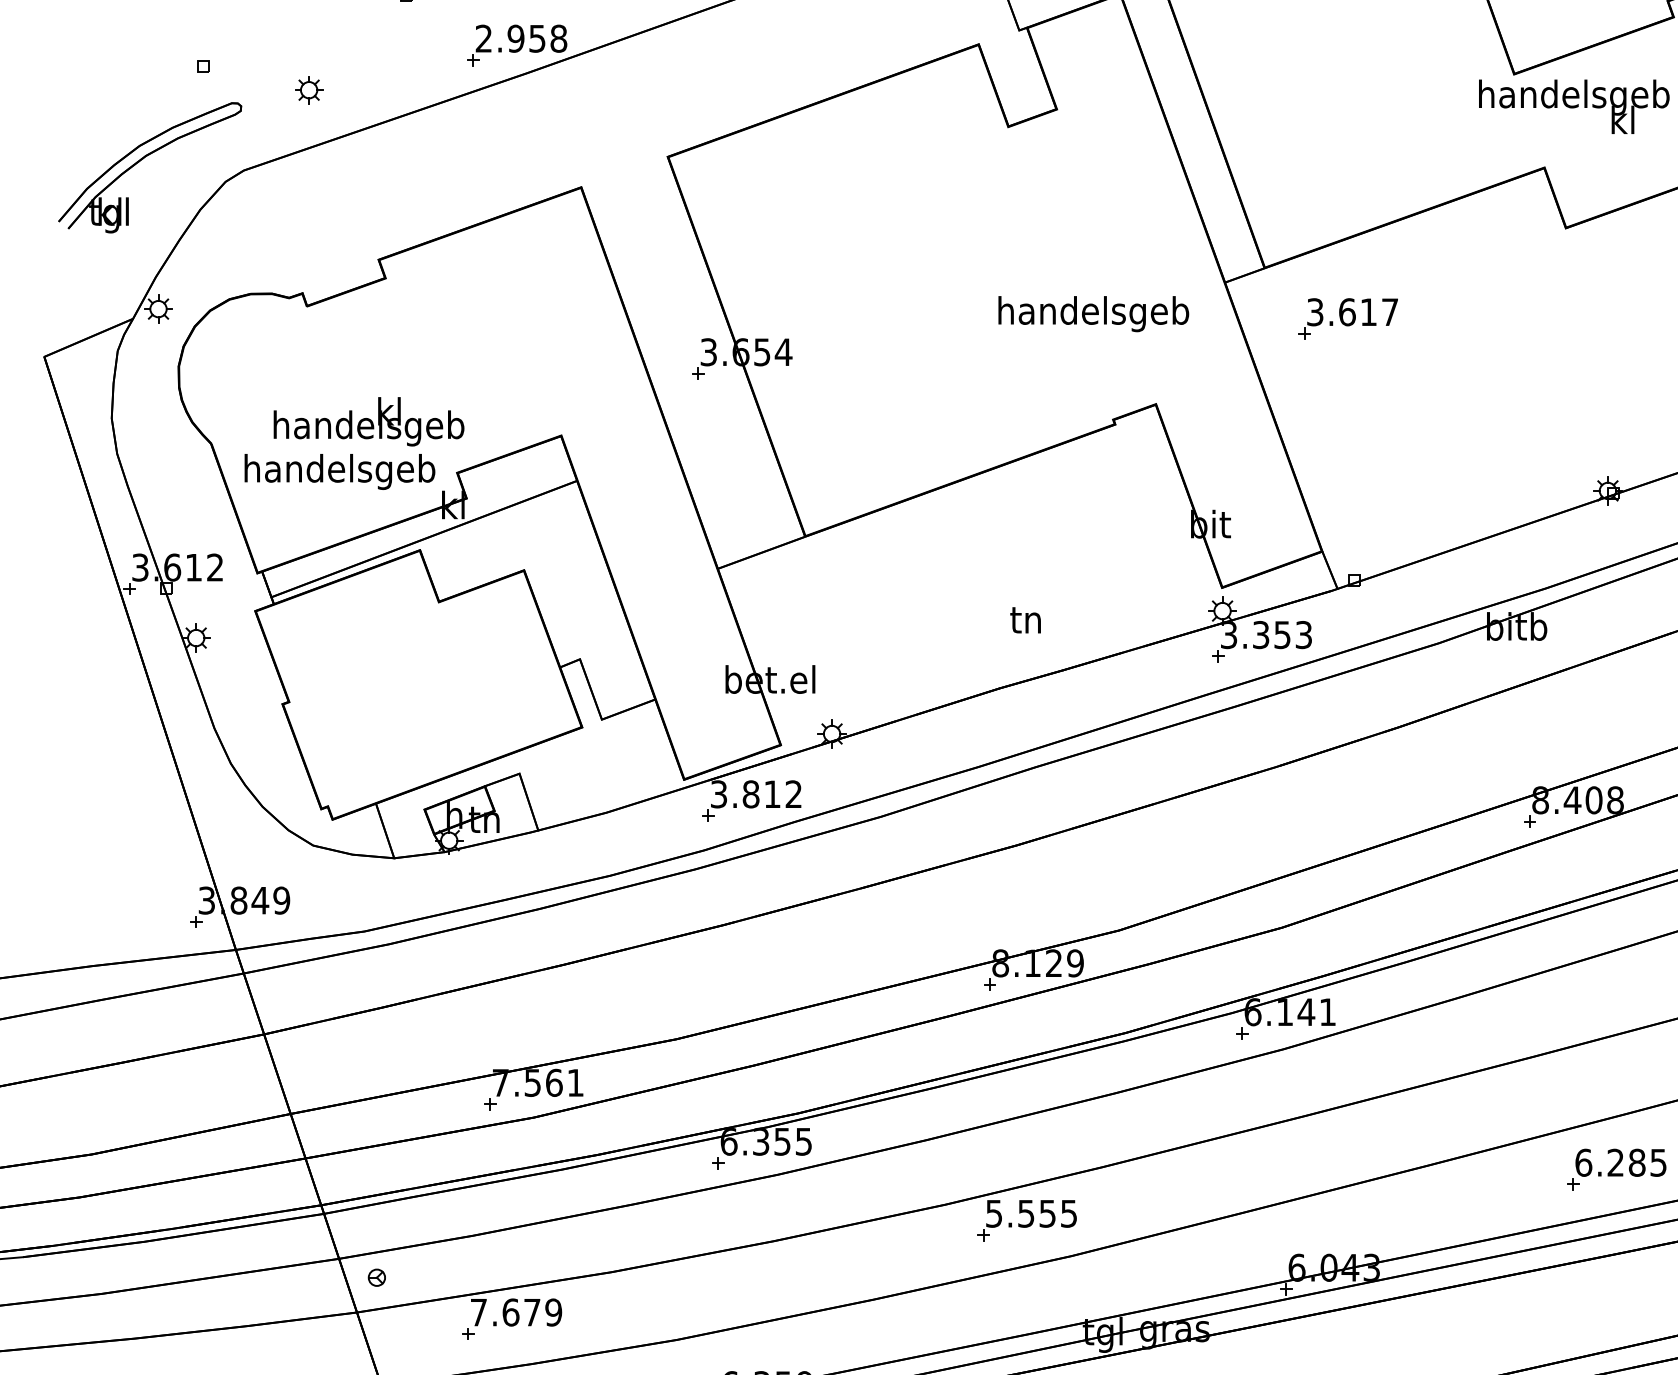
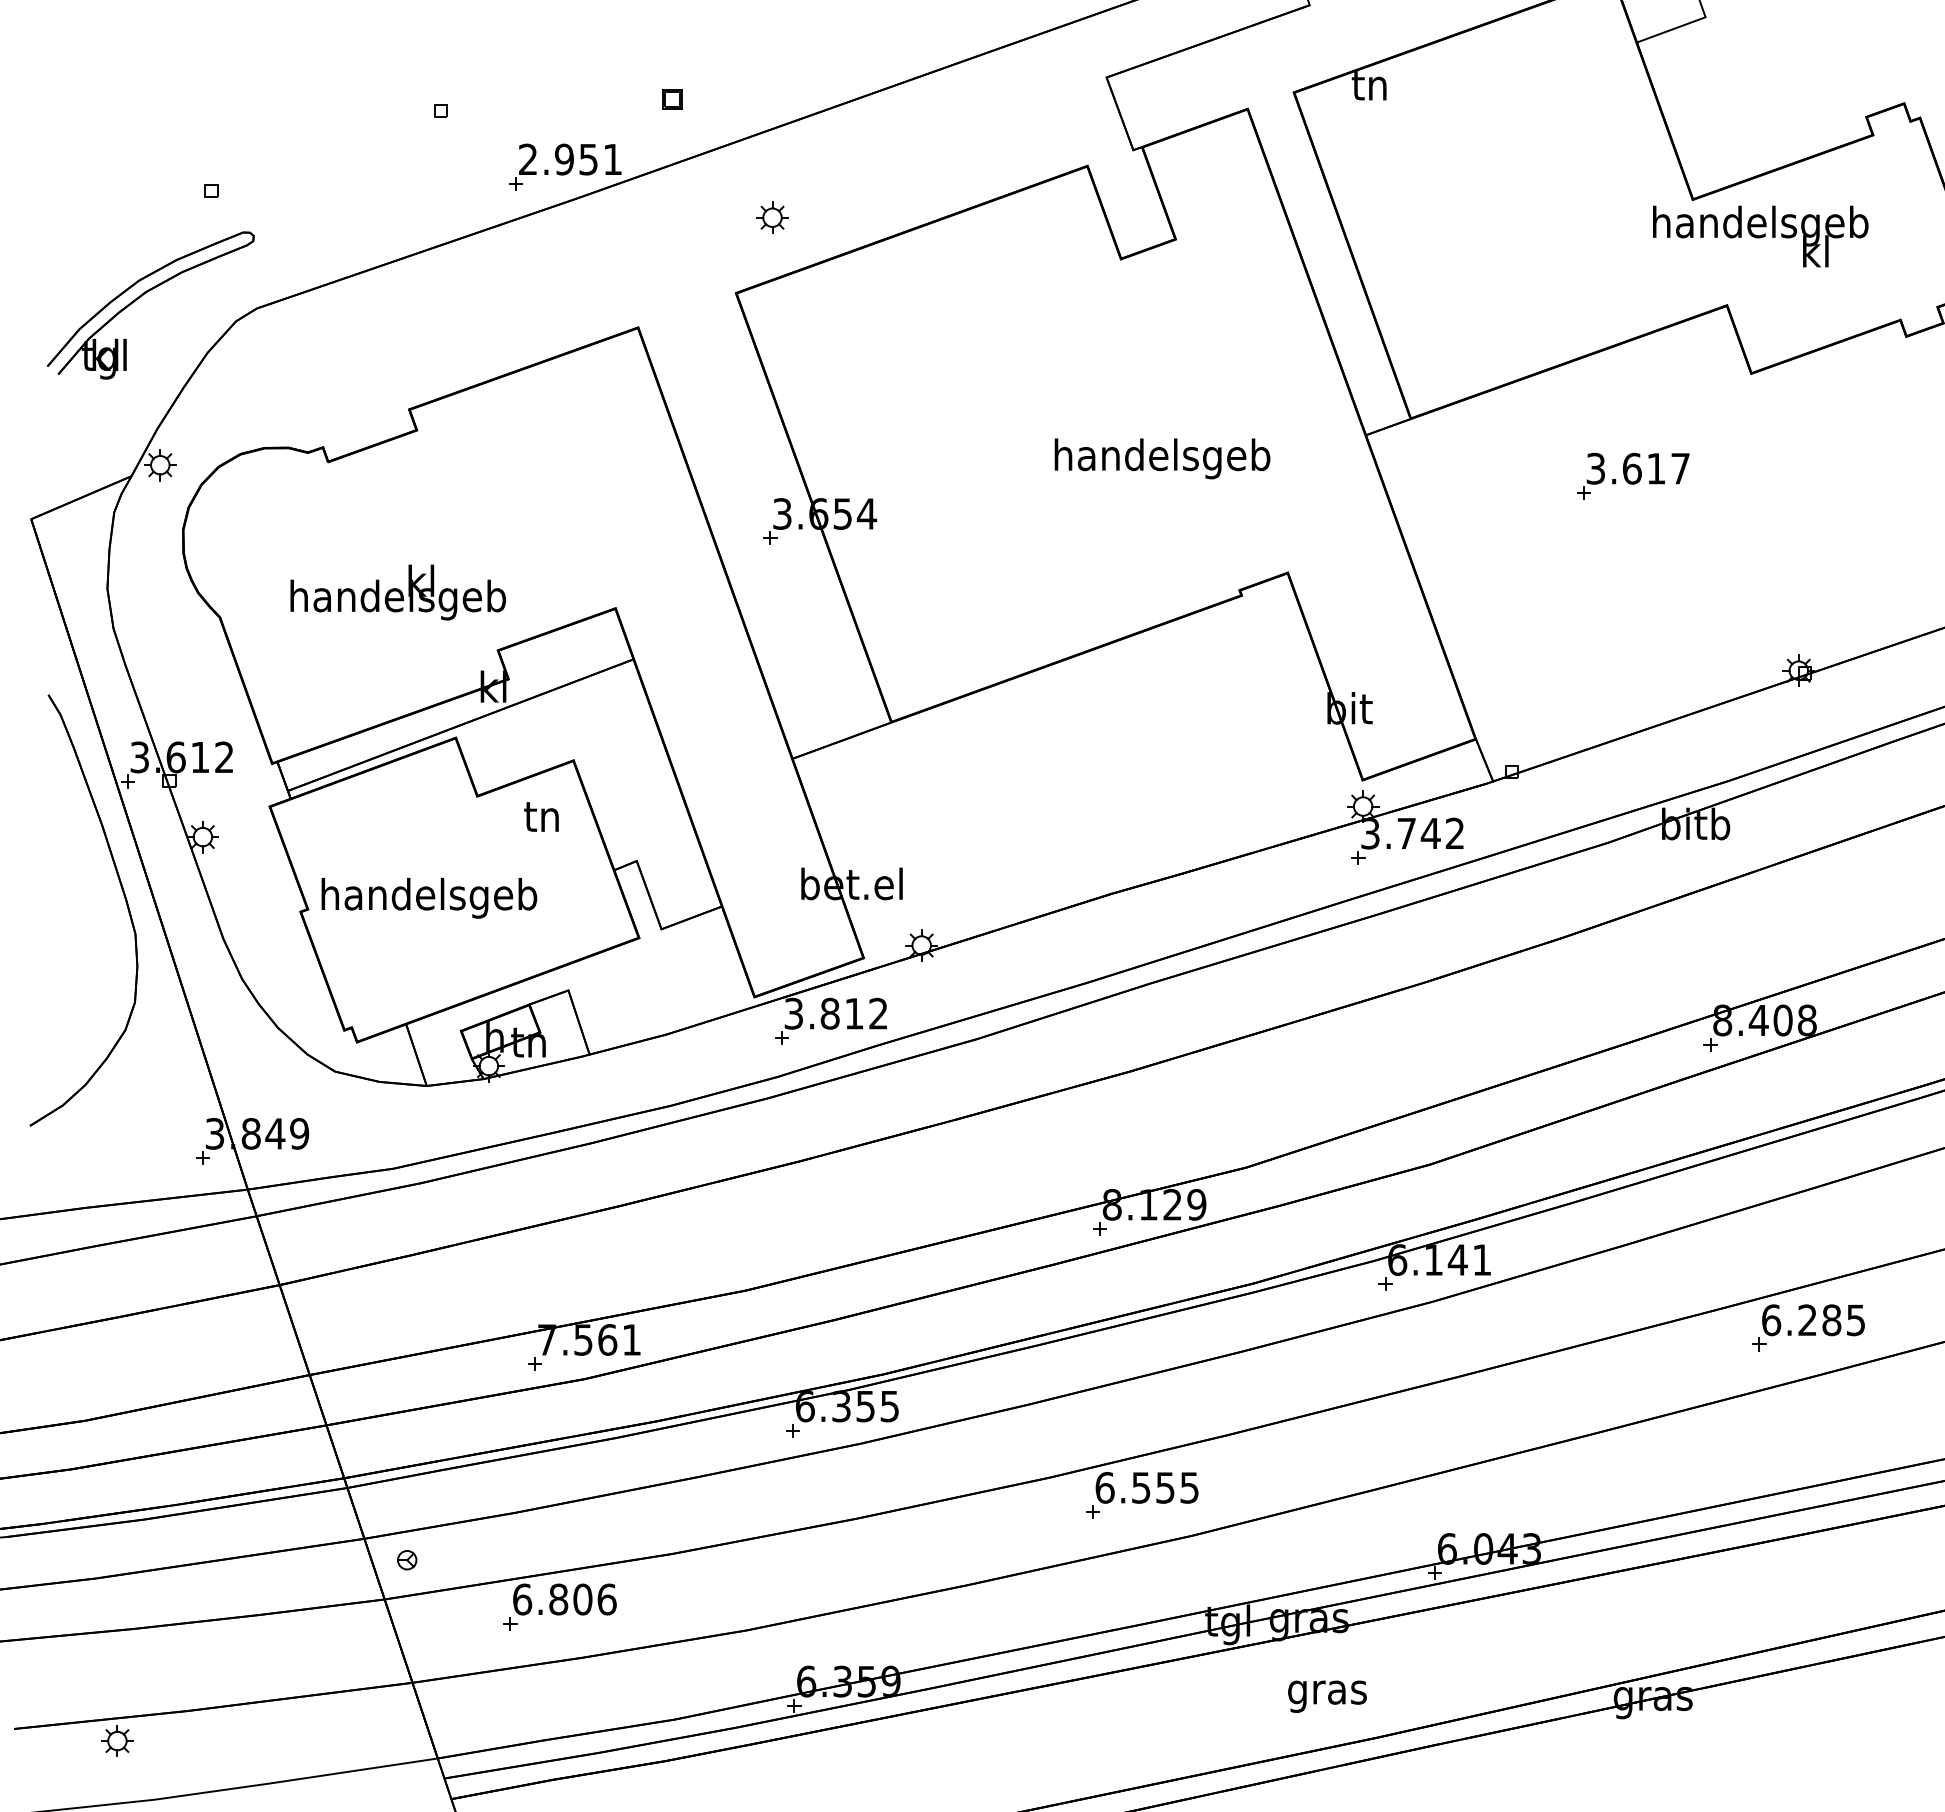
text: (558, 38) -> (612, 159), 2.958 -> 2.951
part: (309, 89) -> (772, 217), moved
text: (1093, 313) -> (1162, 458), moved
part: (1348, 318) -> (1633, 475), moved
text: (340, 472) -> (429, 898), moved
text: (1025, 619) -> (541, 816), moved
text: (1282, 634) -> (1430, 833), 3.353 -> 3.742
part: (125, 689) -> (123, 895), added
part: (1616, 1169) -> (1808, 1327), moved
text: (993, 1213) -> (1104, 1487), 5.555 -> 6.555
text: (516, 1312) -> (564, 1599), 7.679 -> 6.806

